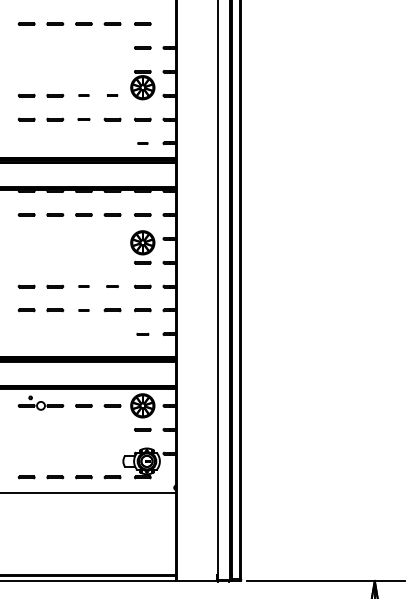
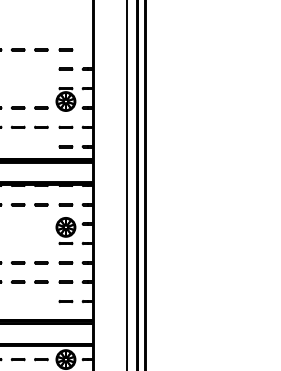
part: (83, 95) -> (17, 107), size x1.67
part: (112, 95) -> (41, 107), size x1.67
part: (83, 119) -> (17, 127), size x1.43
part: (142, 143) -> (65, 146), size x1.67
part: (83, 286) -> (17, 262), size x1.67
part: (112, 286) -> (41, 262), size x1.43
part: (83, 310) -> (17, 282), size x1.67
part: (142, 334) -> (65, 301), size x1.43

